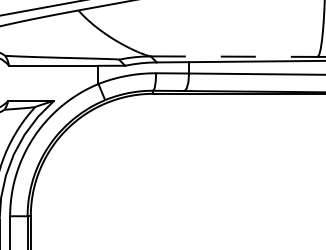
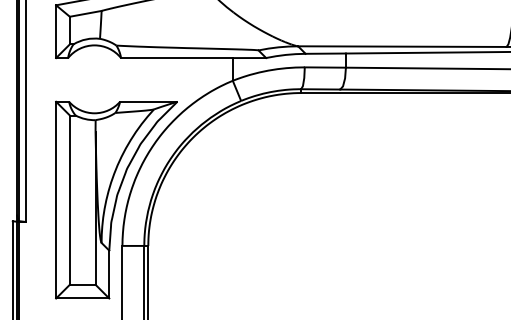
line: (234, 56) -> (402, 46), dashed -> solid

